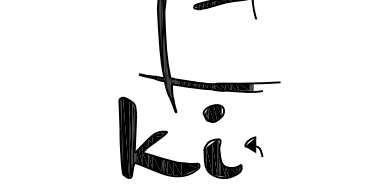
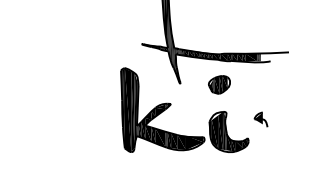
part: (253, 146) -> (260, 119), size x0.71

